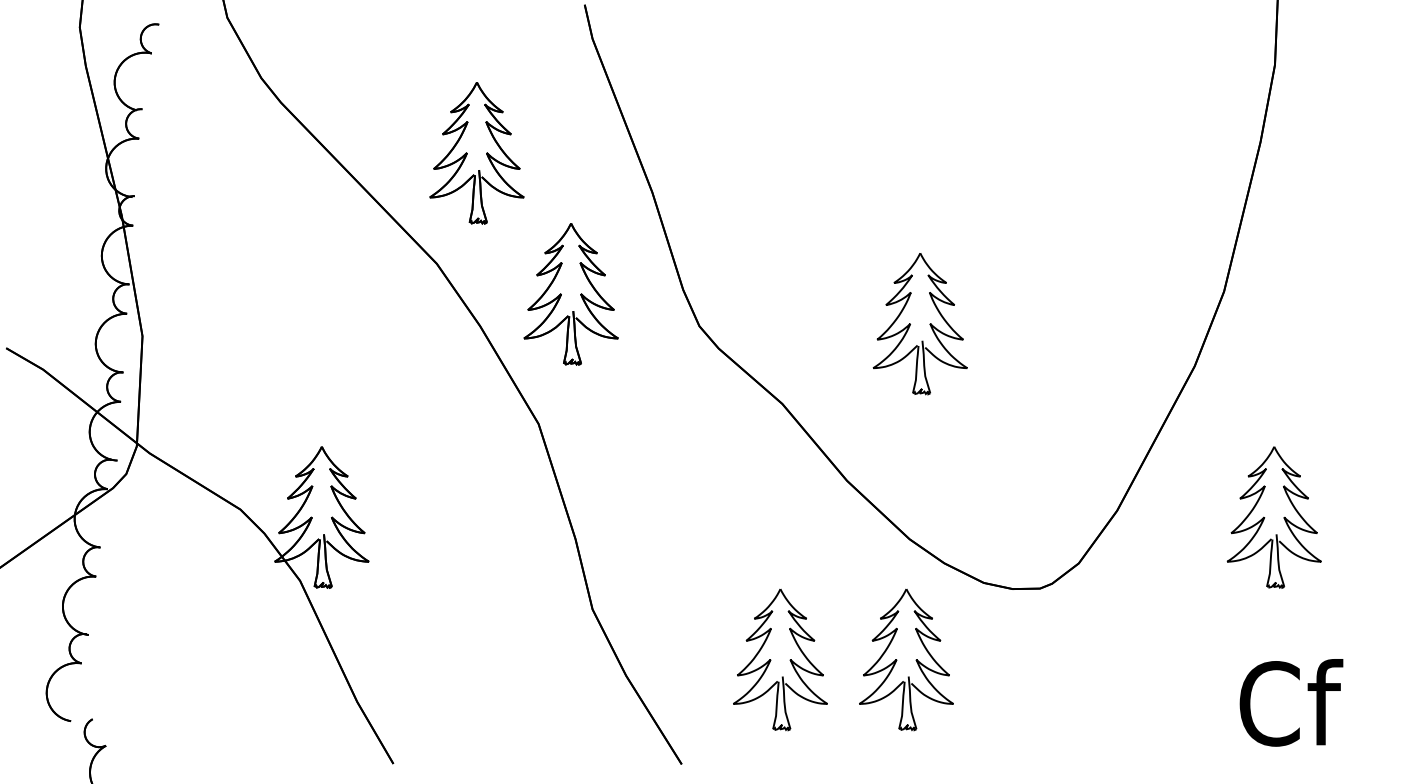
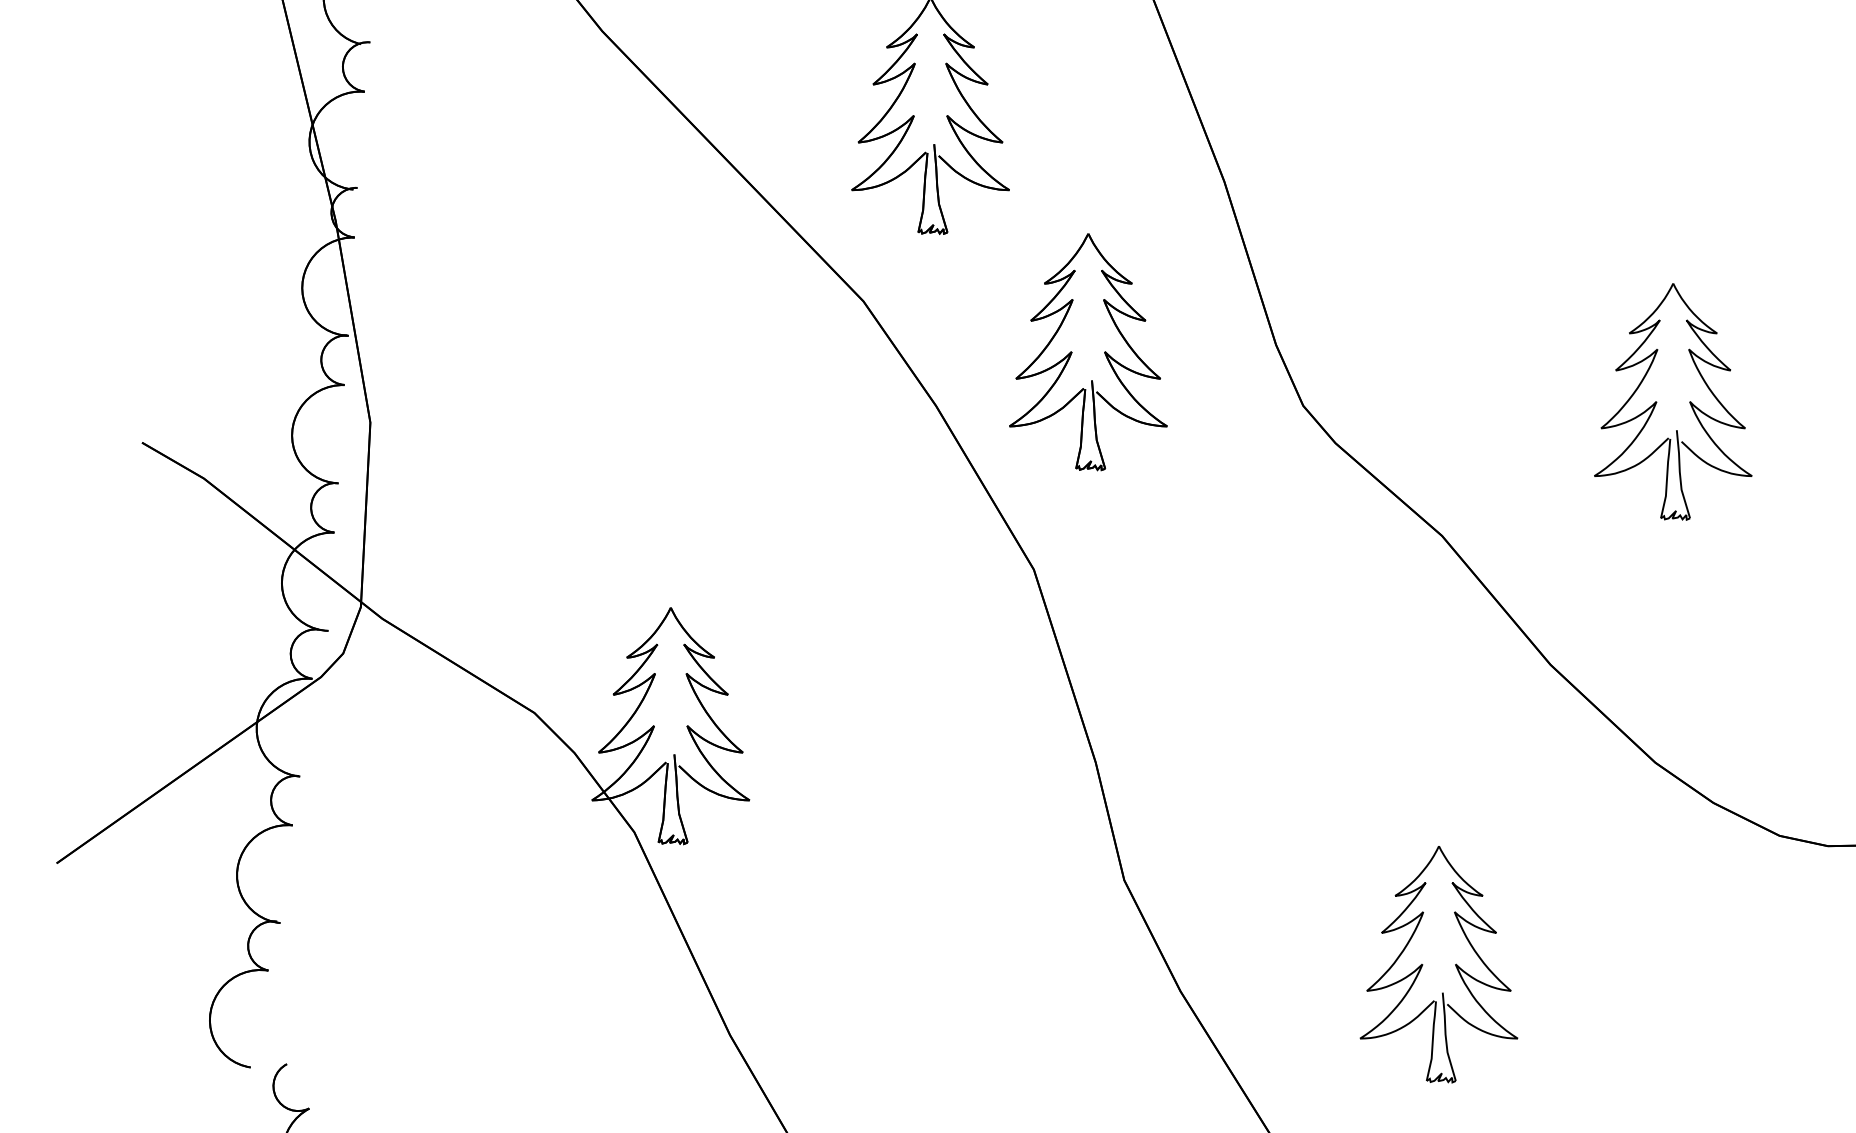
part: (906, 659) -> (1650, 964), removed

